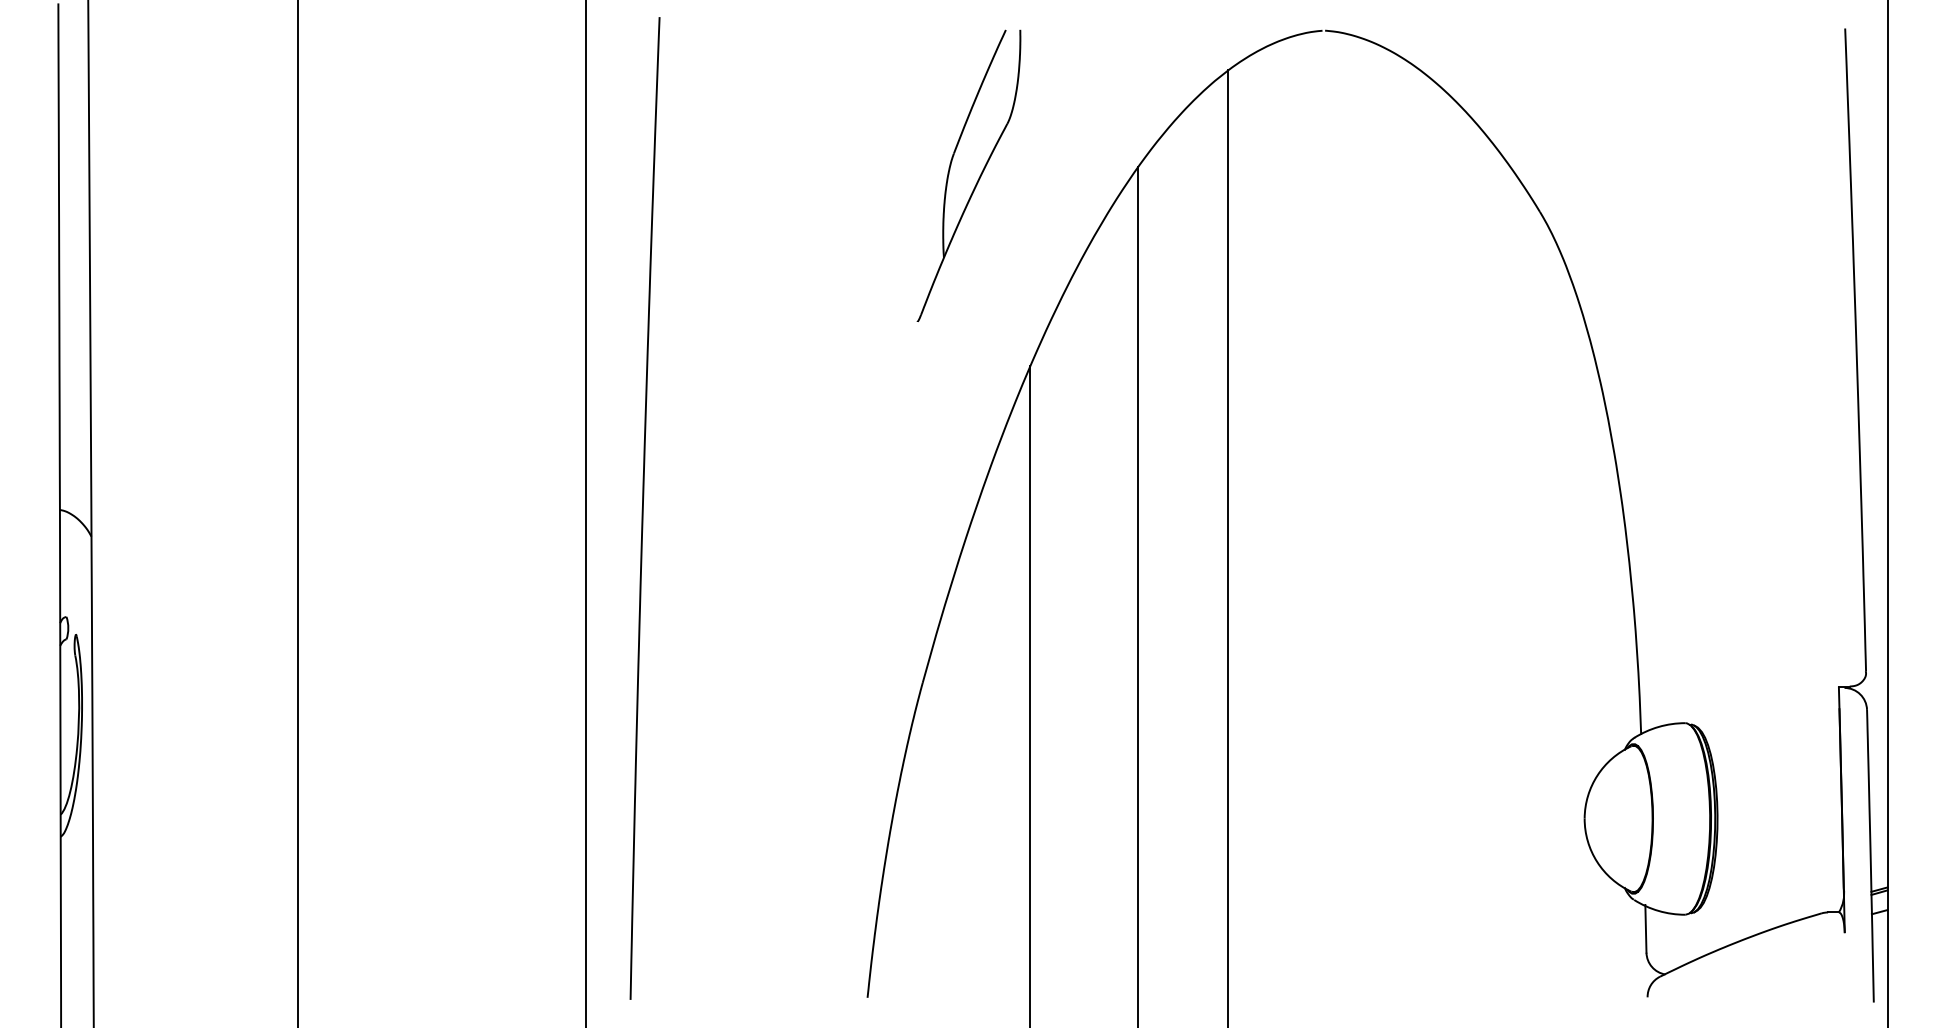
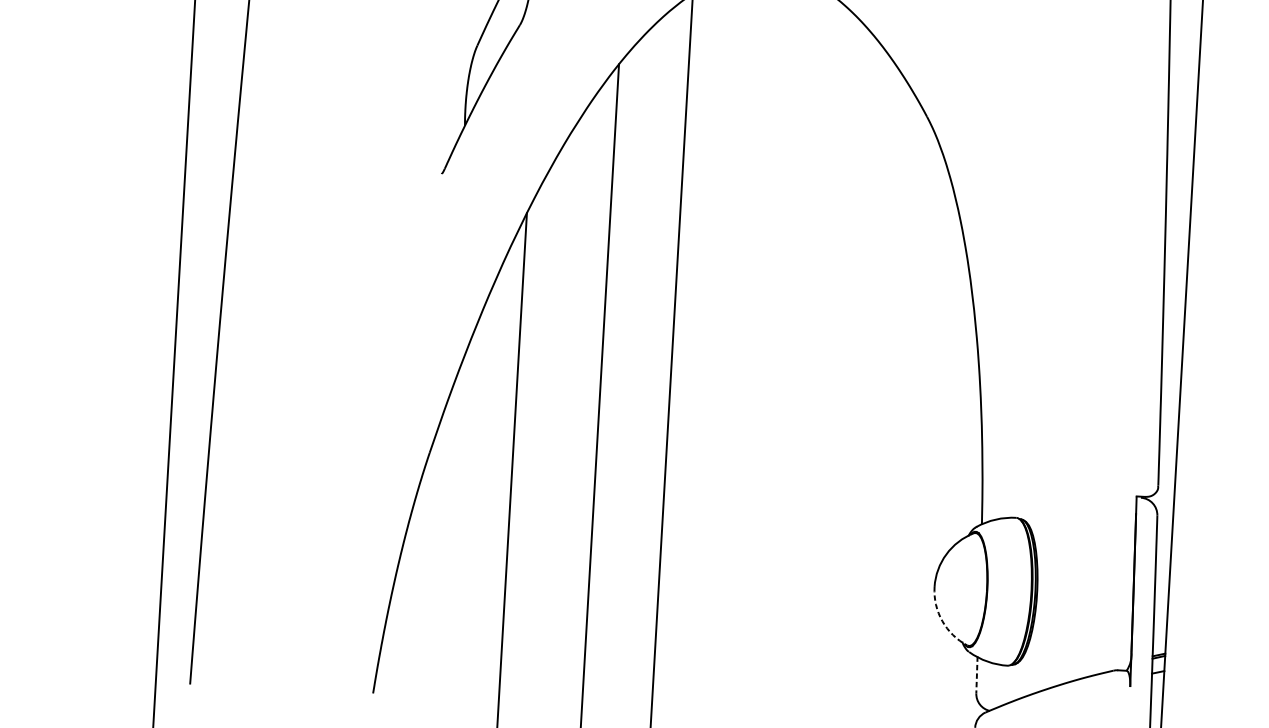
arc: (1597, 861) -> (942, 620), solid -> dashed
line: (1645, 928) -> (976, 674), solid -> dashed

